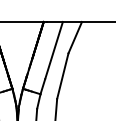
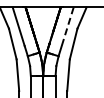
line: (53, 51) -> (67, 27), solid -> dashed

